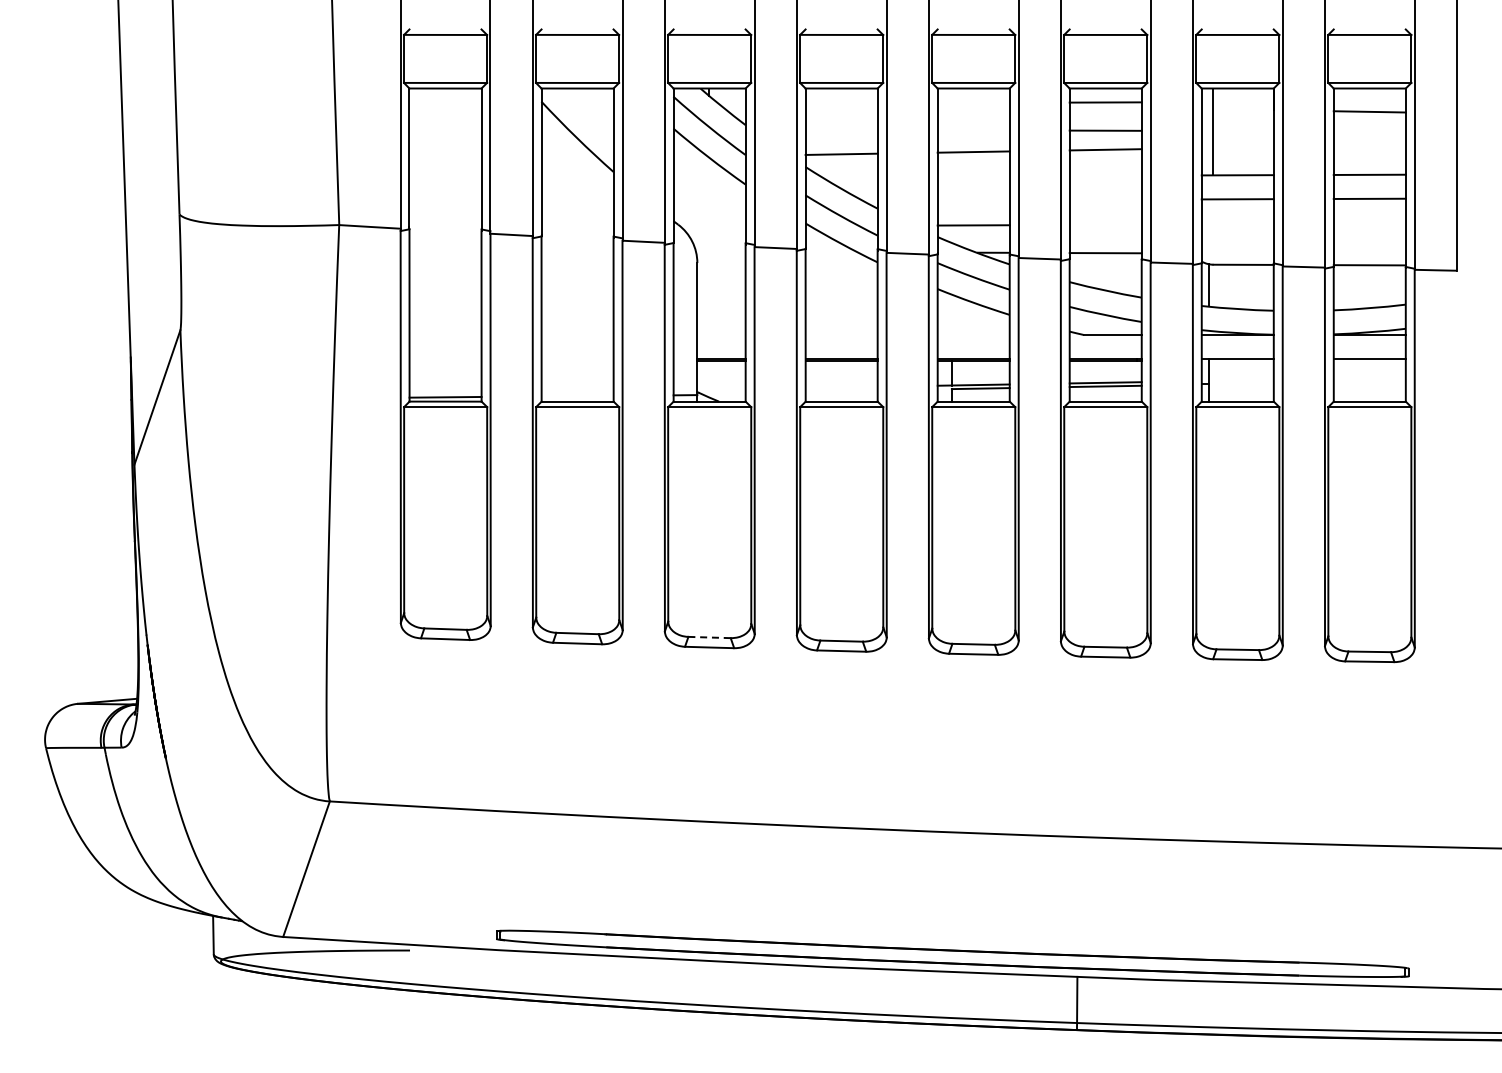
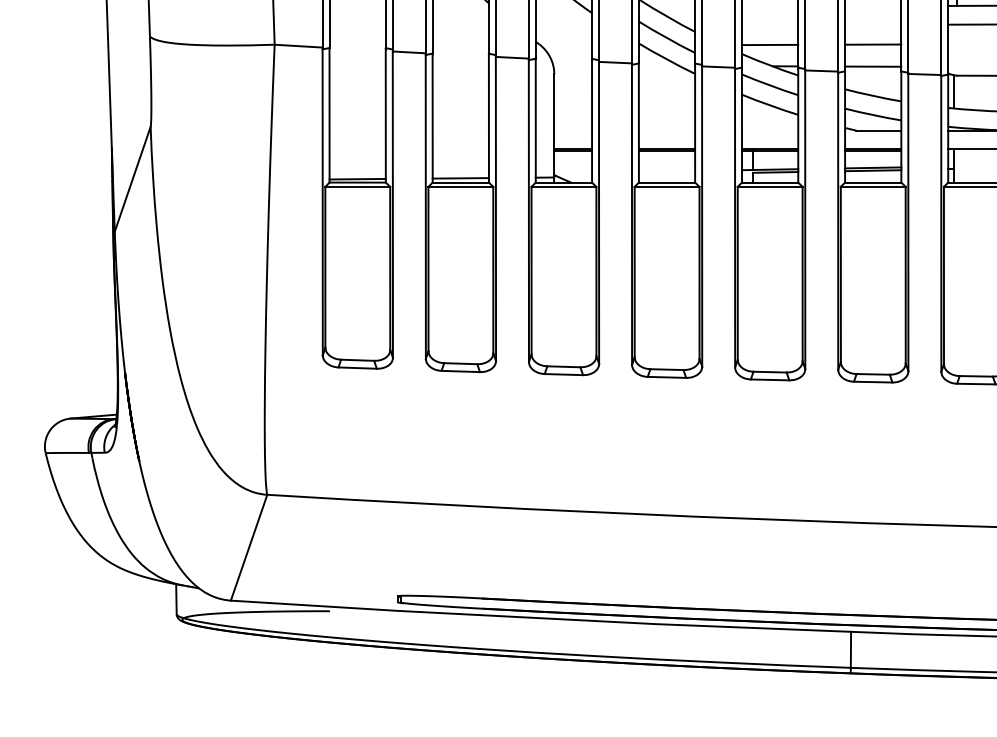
line: (1105, 224) -> (873, 44), added
line: (577, 395) -> (460, 177), added
line: (709, 637) -> (563, 366), dashed -> solid

